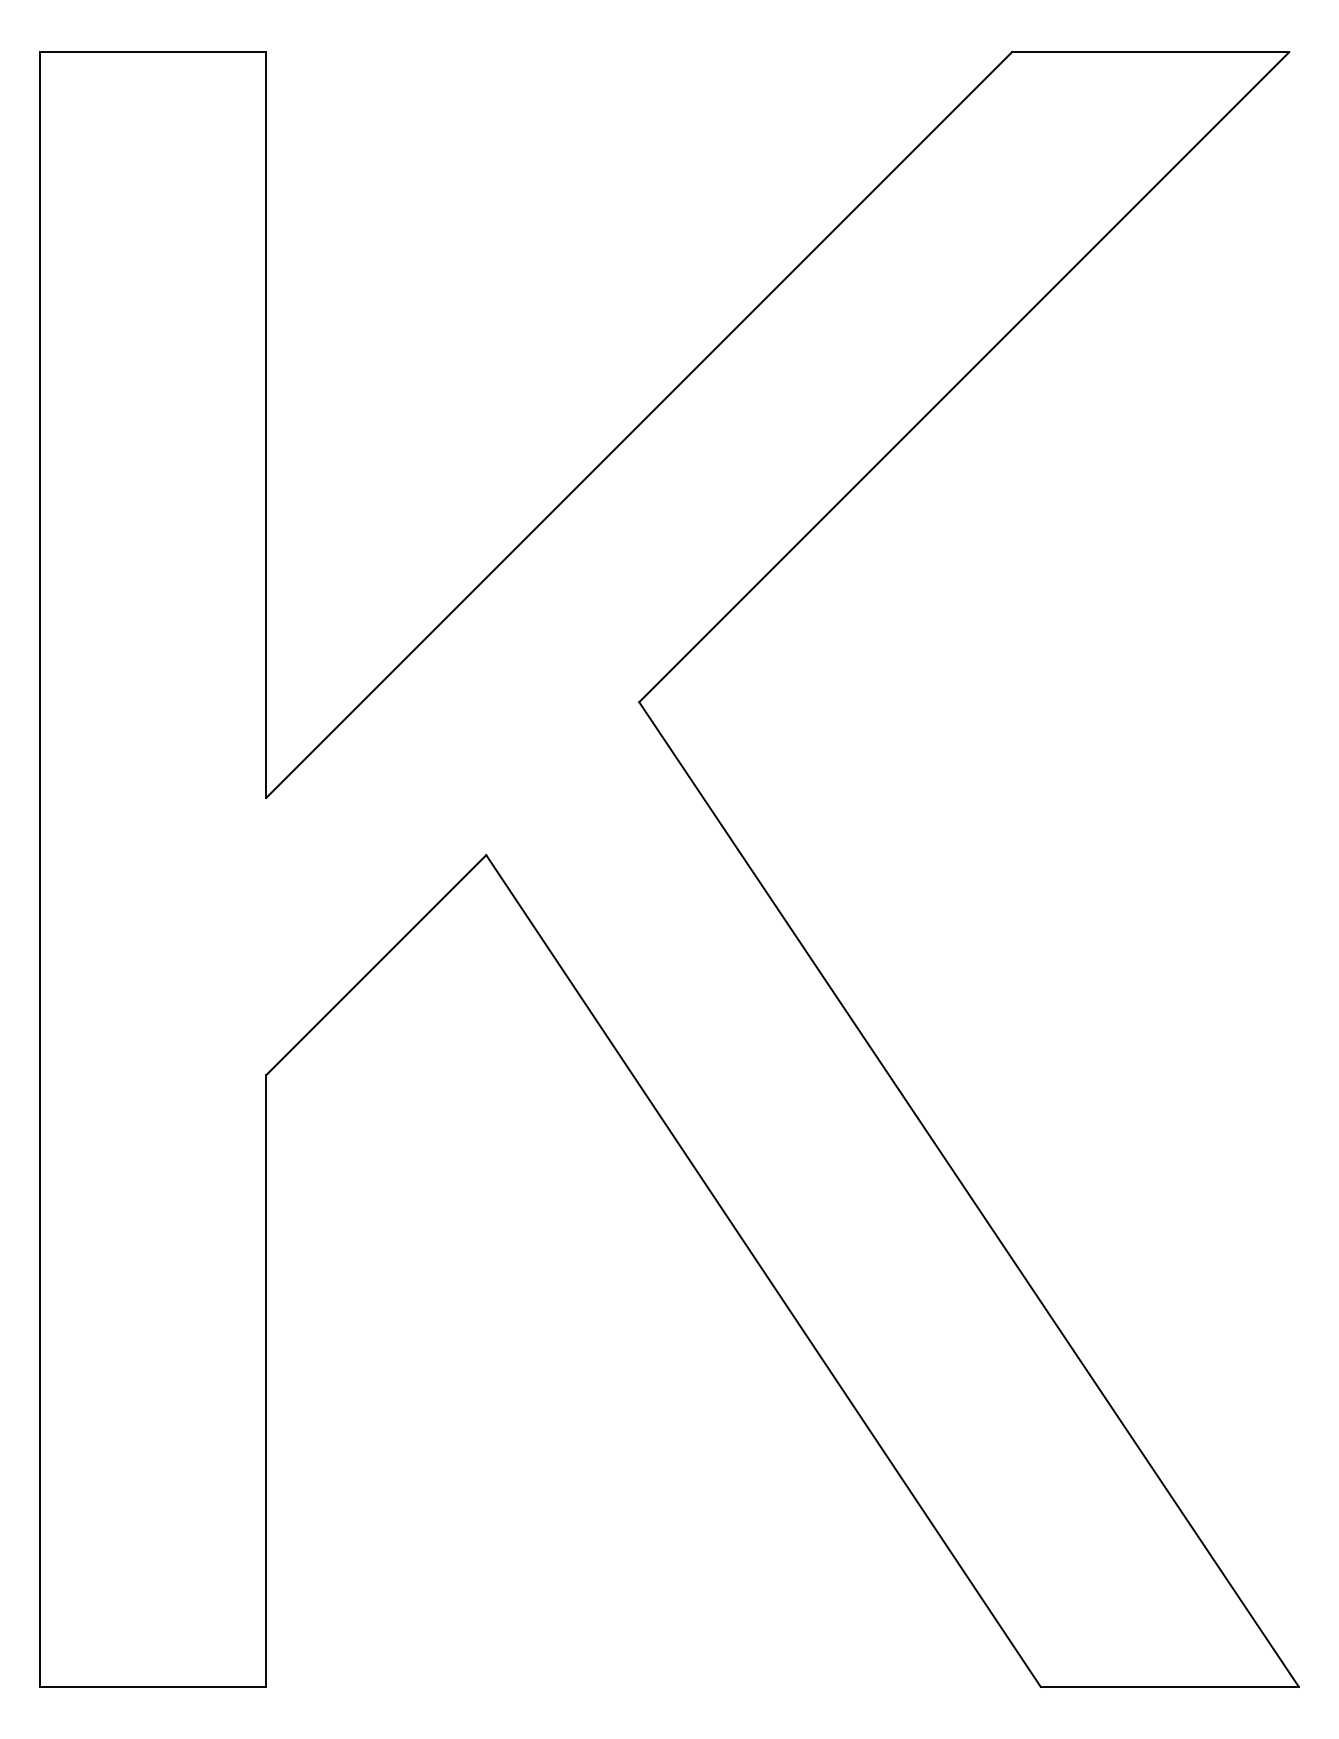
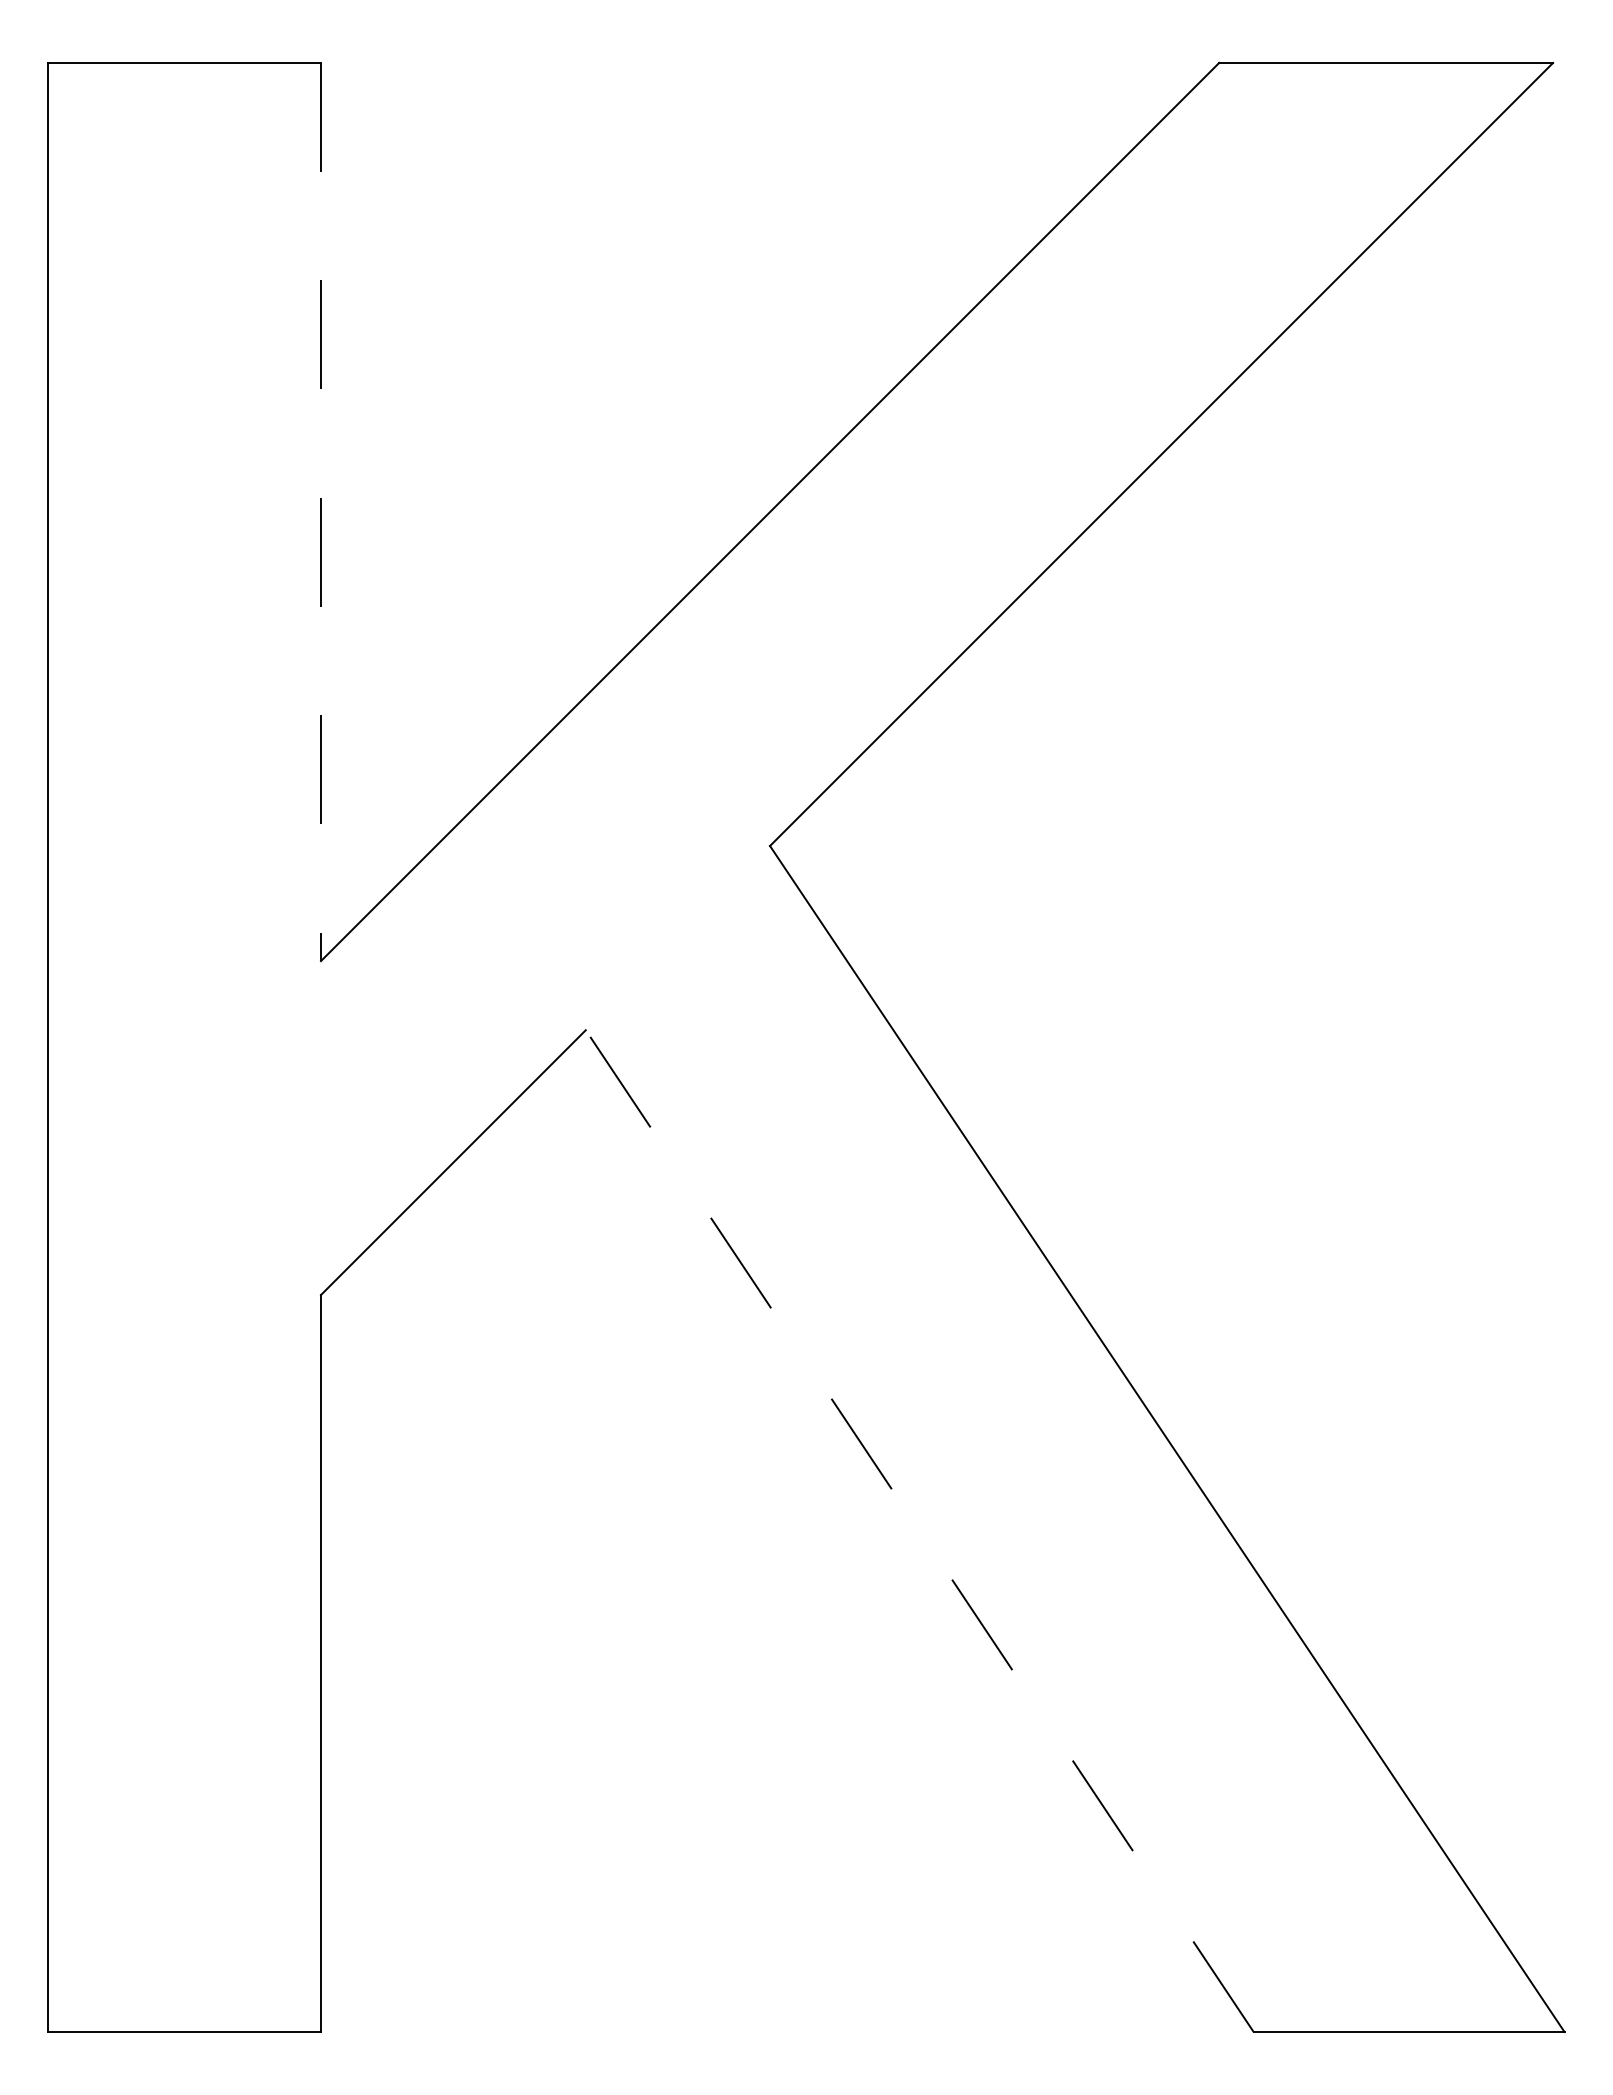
line: (266, 424) -> (321, 511), solid -> dashed
line: (763, 1270) -> (919, 1530), solid -> dashed

